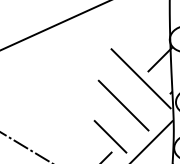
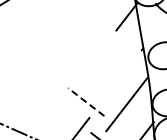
line: (140, 78) -> (109, 38), removed
line: (123, 105) -> (95, 68), removed
line: (110, 136) -> (86, 101), solid -> dashed

